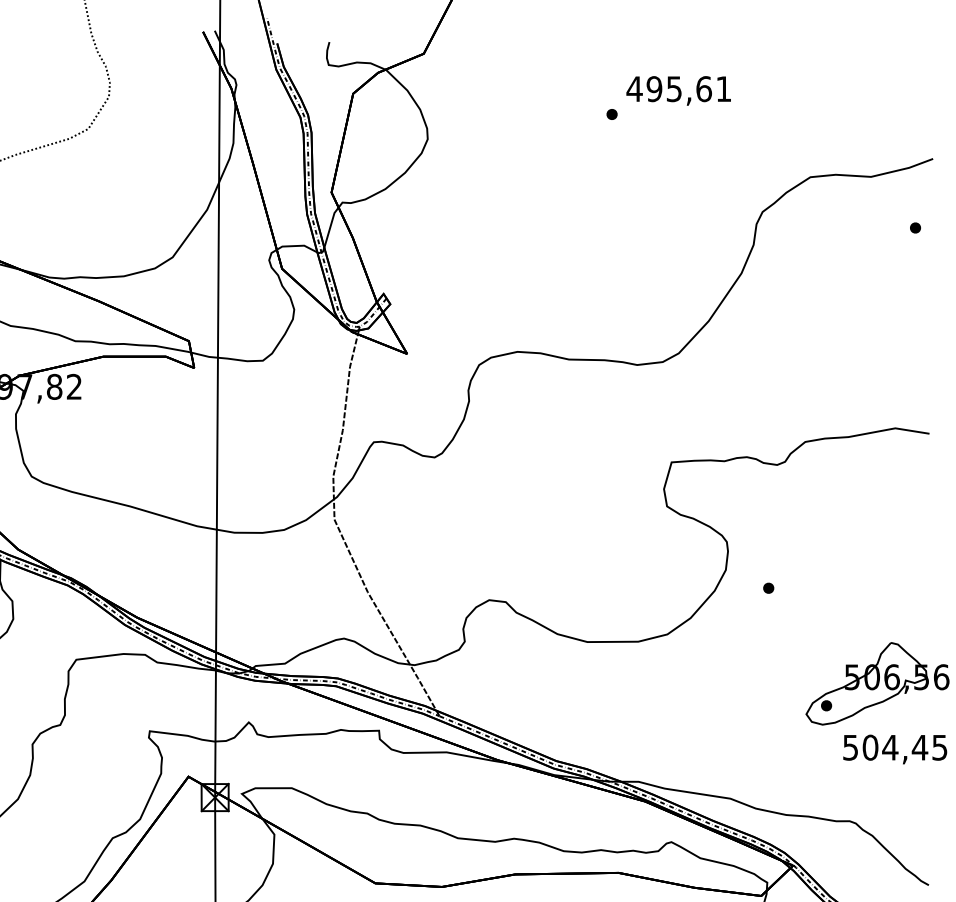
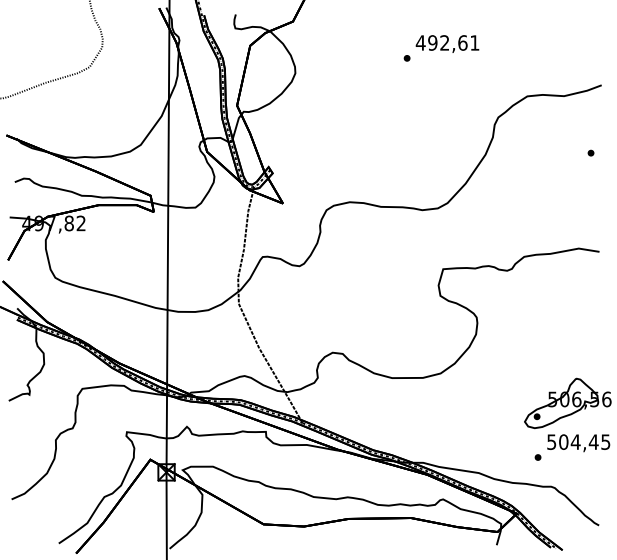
text: (673, 88) -> (444, 42), 495,61 -> 492,61
part: (914, 226) -> (590, 152), moved
part: (767, 588) -> (537, 457), moved

